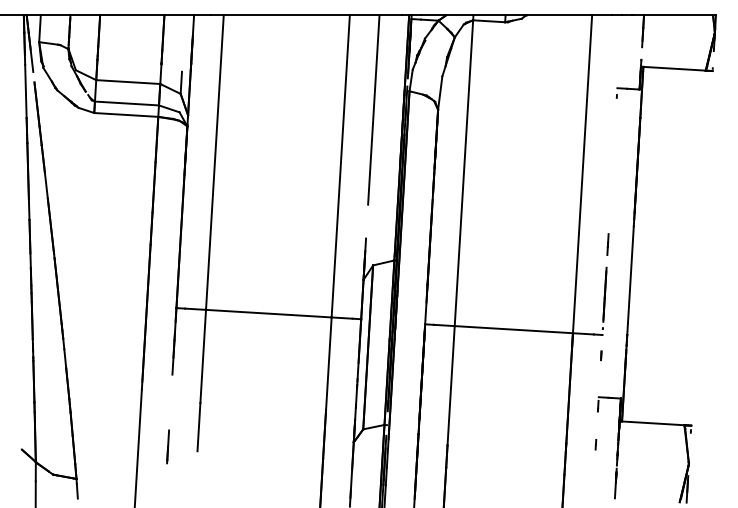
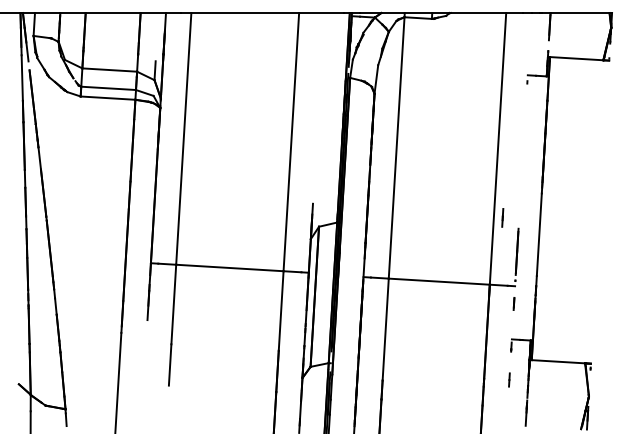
line: (373, 109) -> (319, 93), removed
line: (607, 244) -> (502, 217), moved
part: (600, 355) -> (513, 303), size x1.6
part: (595, 444) -> (509, 379), size x1.6
line: (167, 446) -> (143, 381), removed

